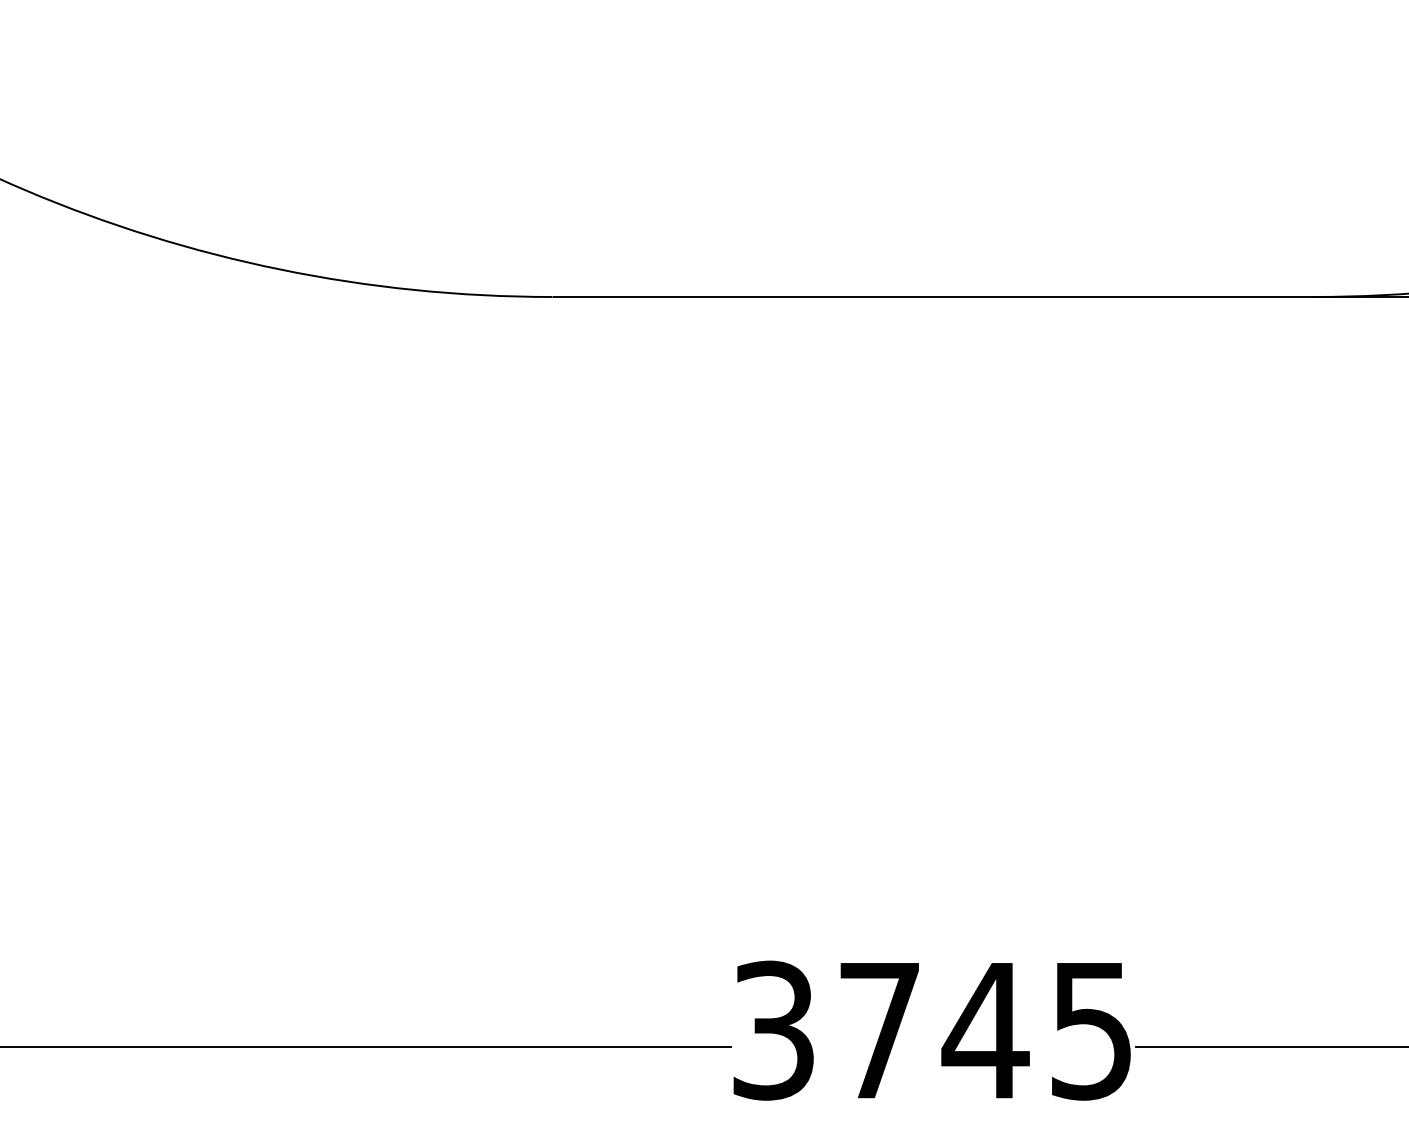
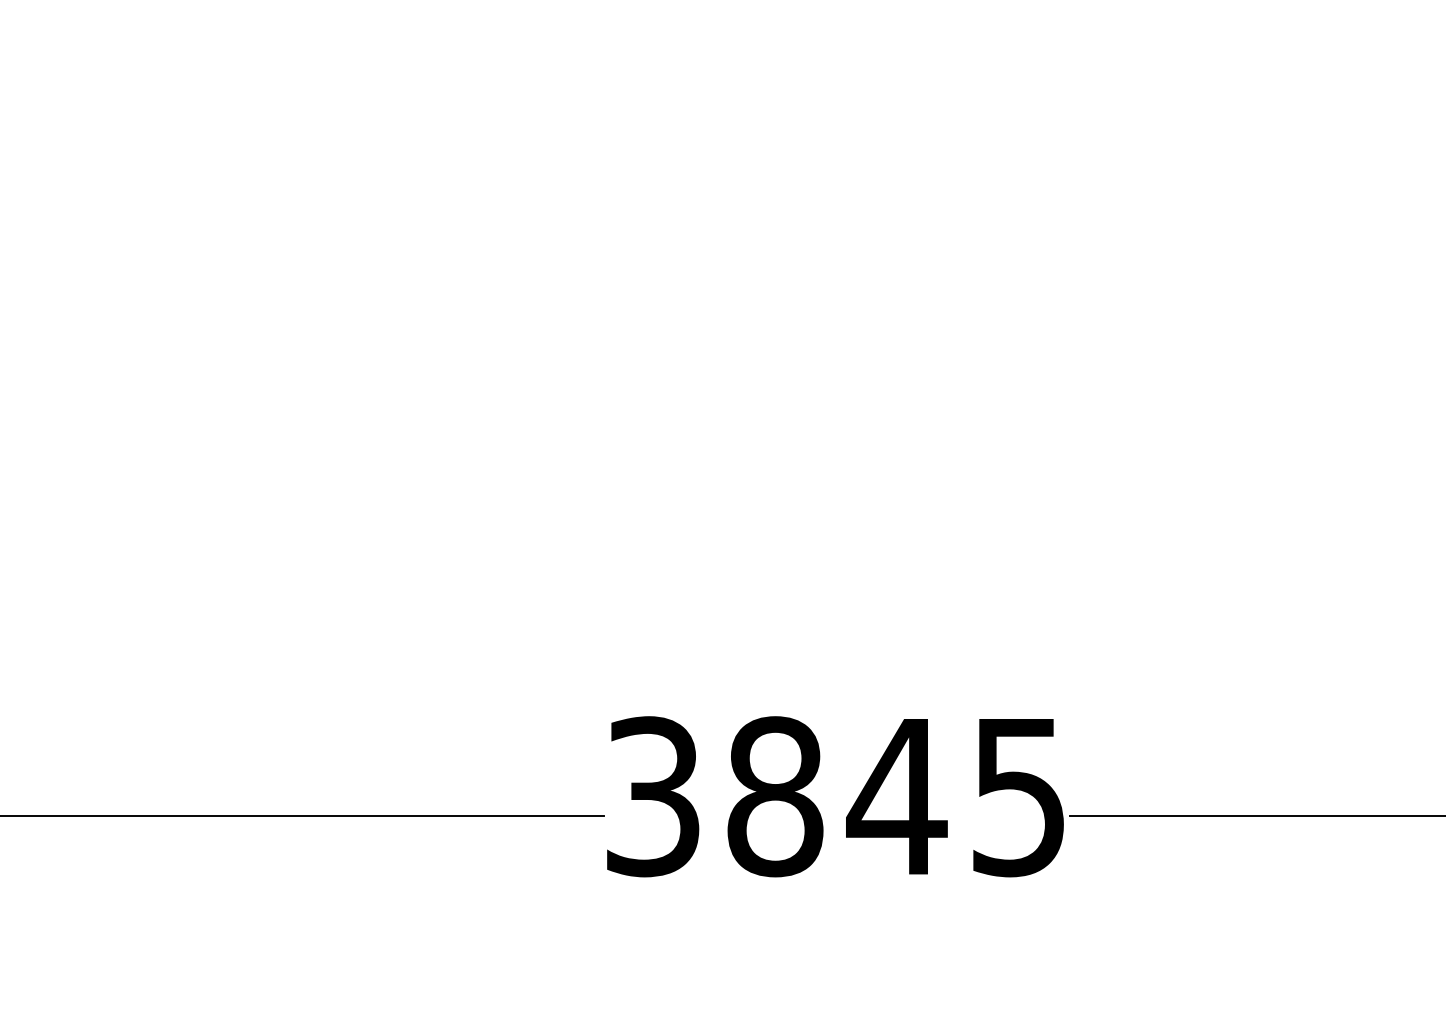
text: (879, 1030) -> (774, 796), 3745 -> 3845

